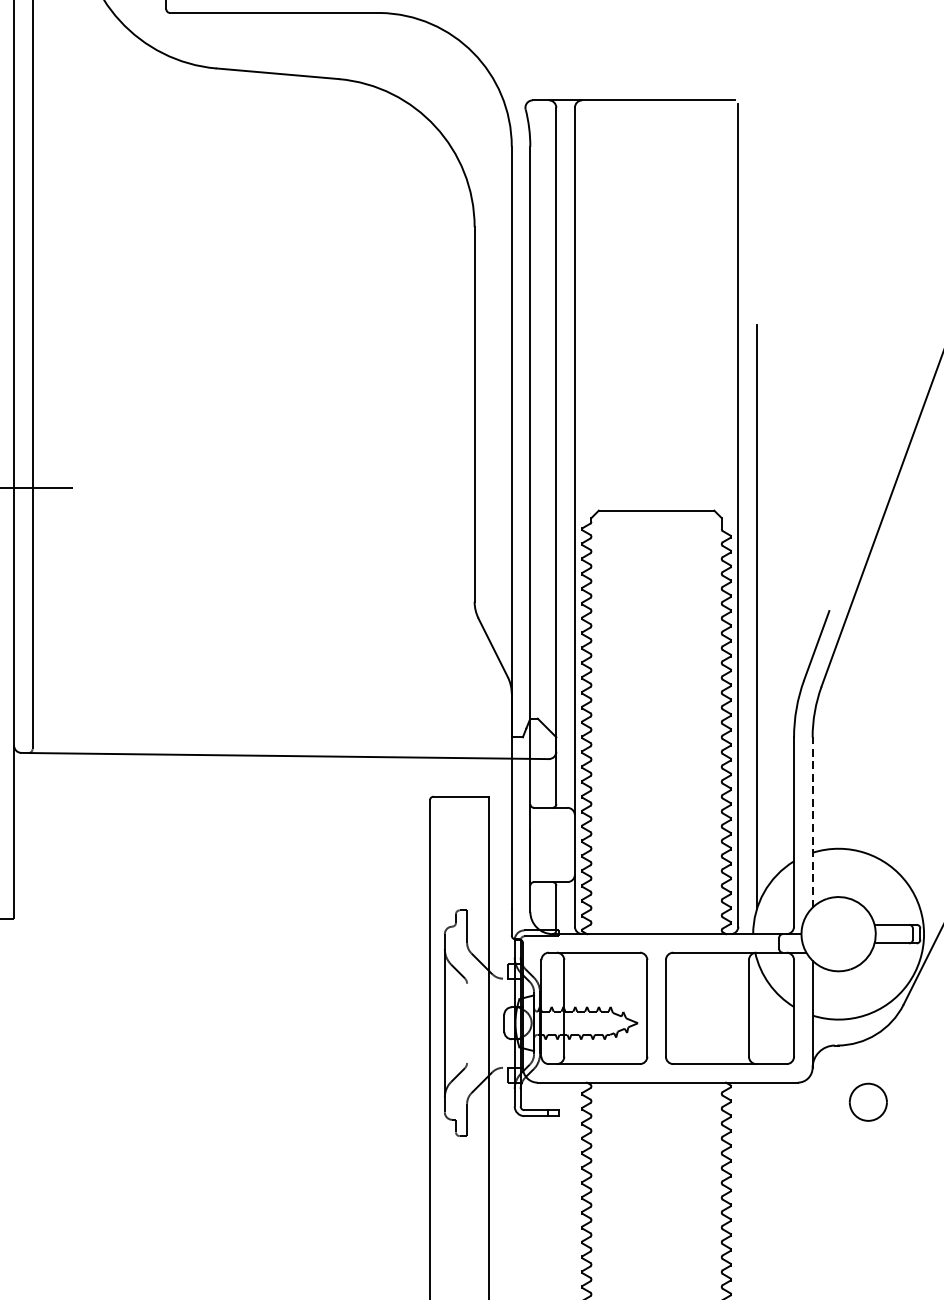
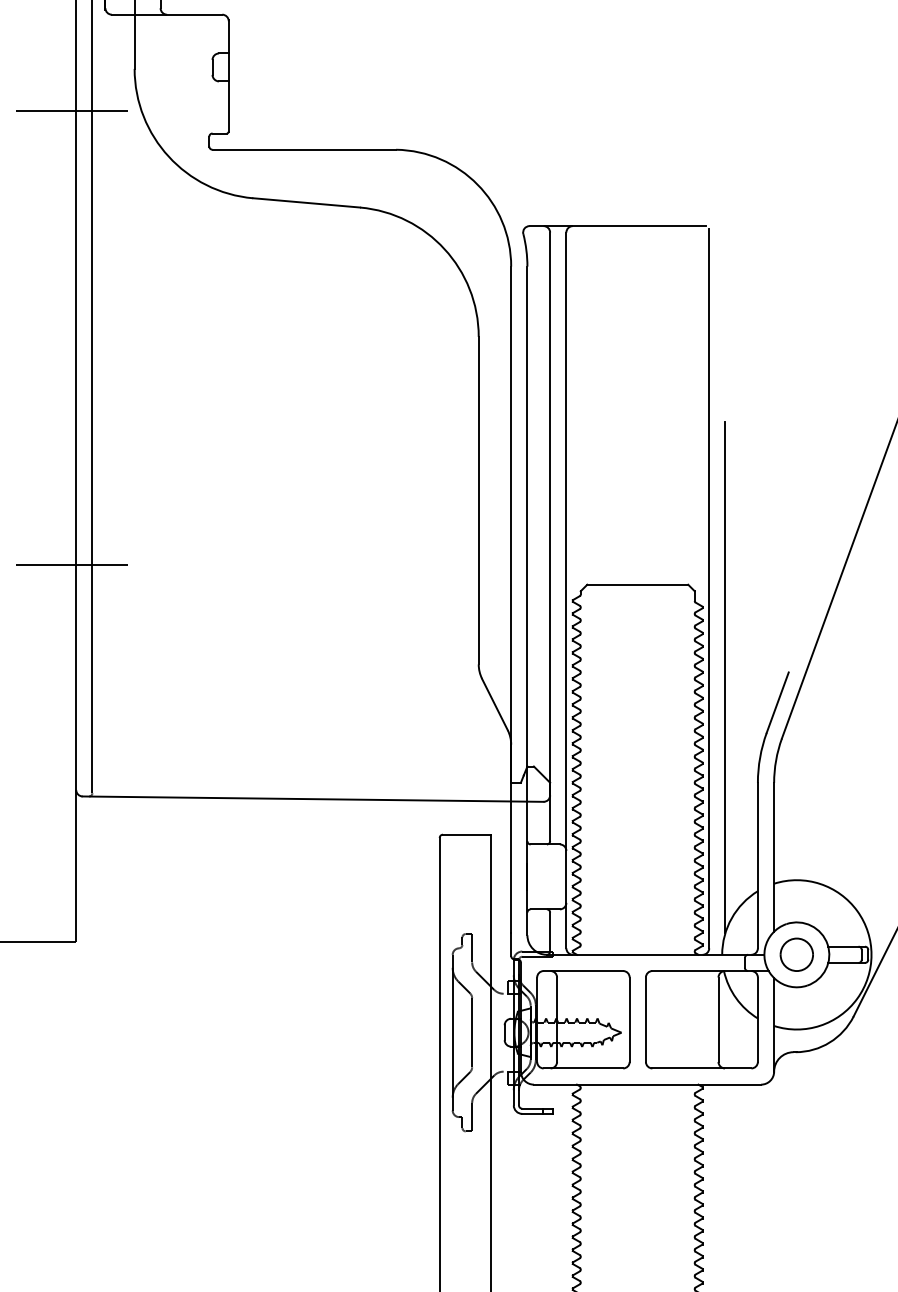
line: (813, 821) -> (774, 856), dashed -> solid
line: (467, 1023) -> (472, 1032), added
part: (867, 1101) -> (796, 954), moved

